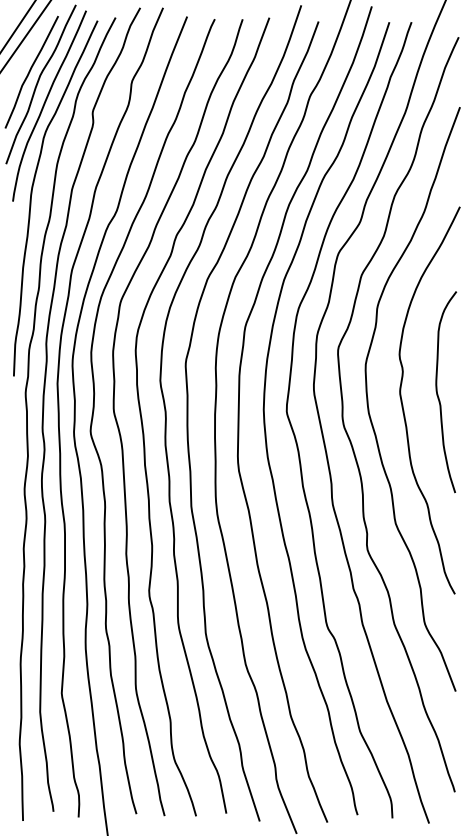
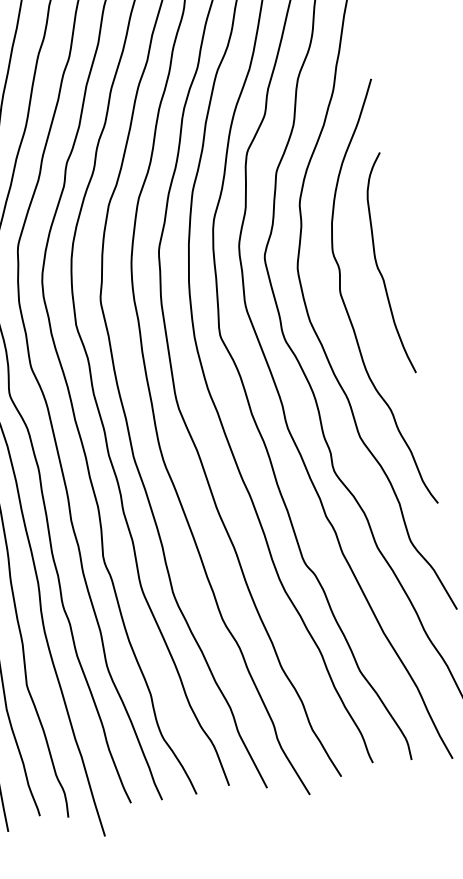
curve: (438, 394) -> (379, 268), moved

